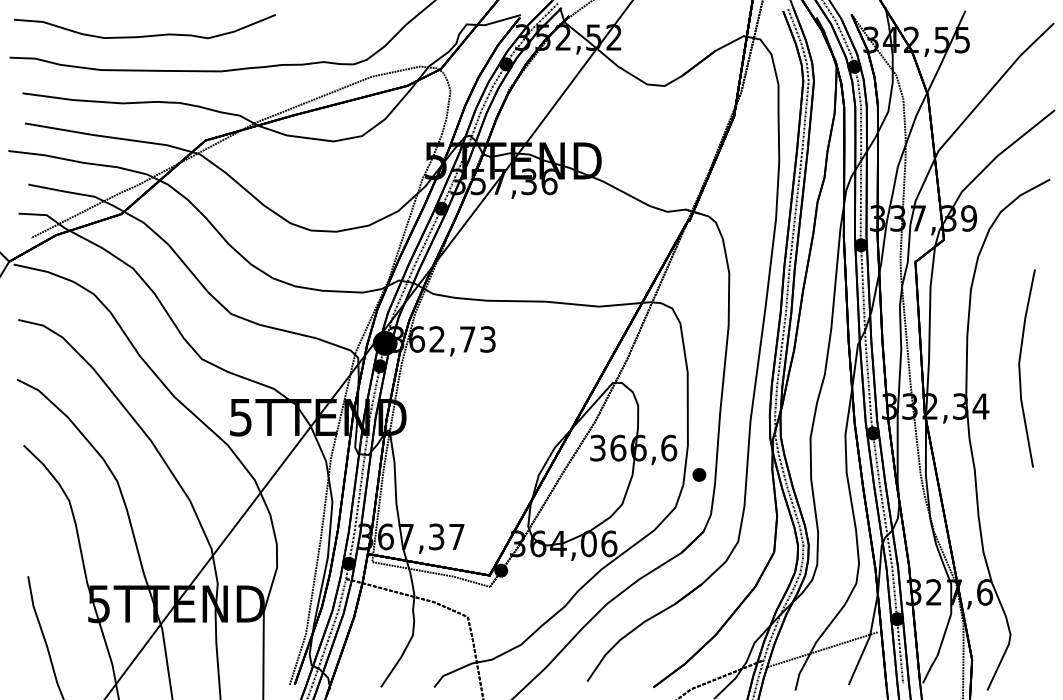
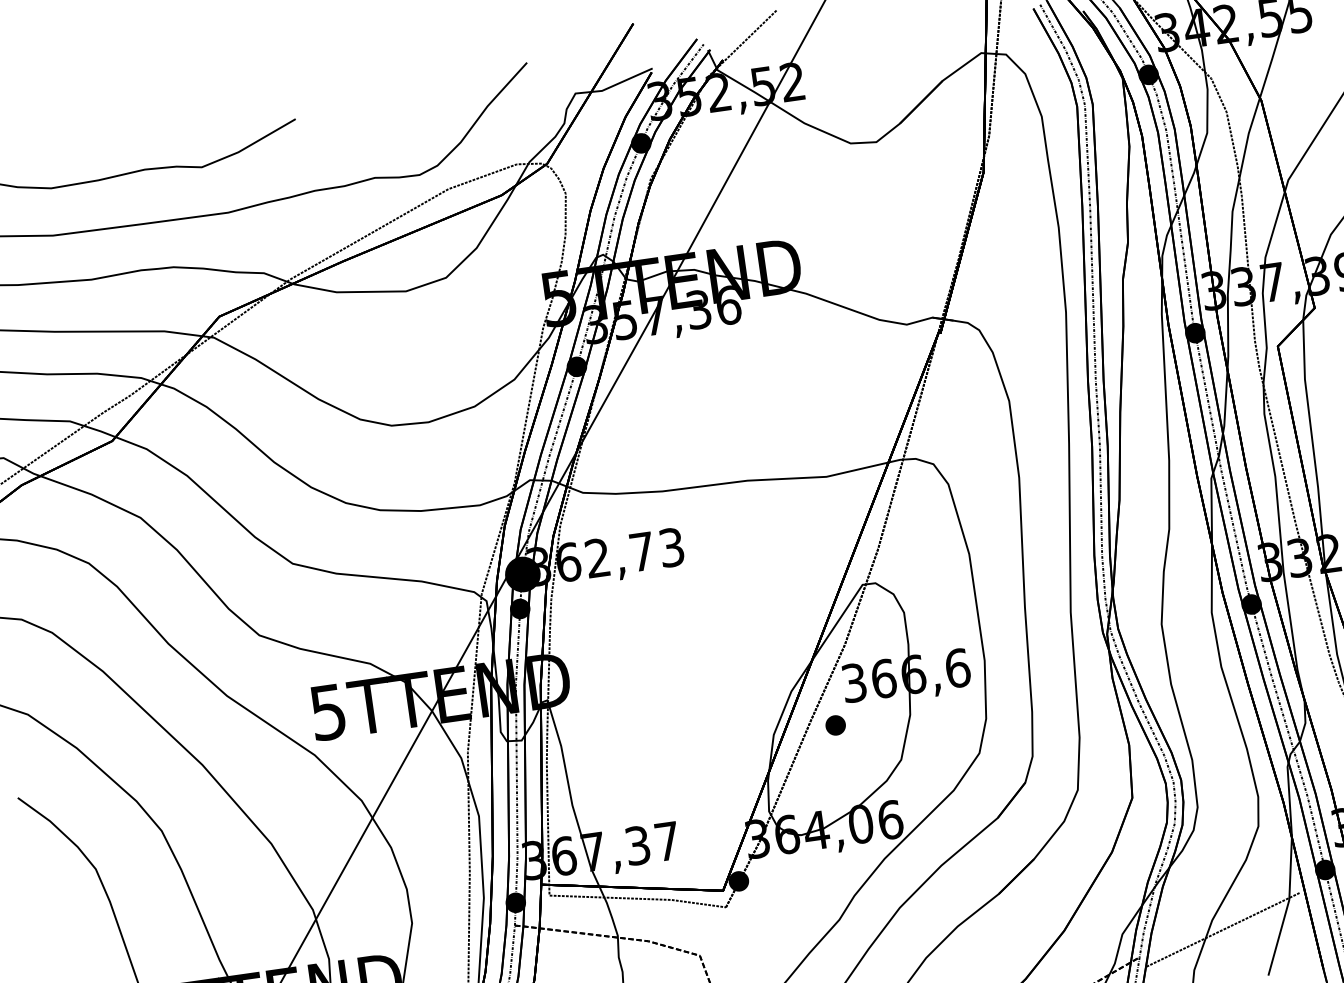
part: (699, 474) -> (835, 724), moved

